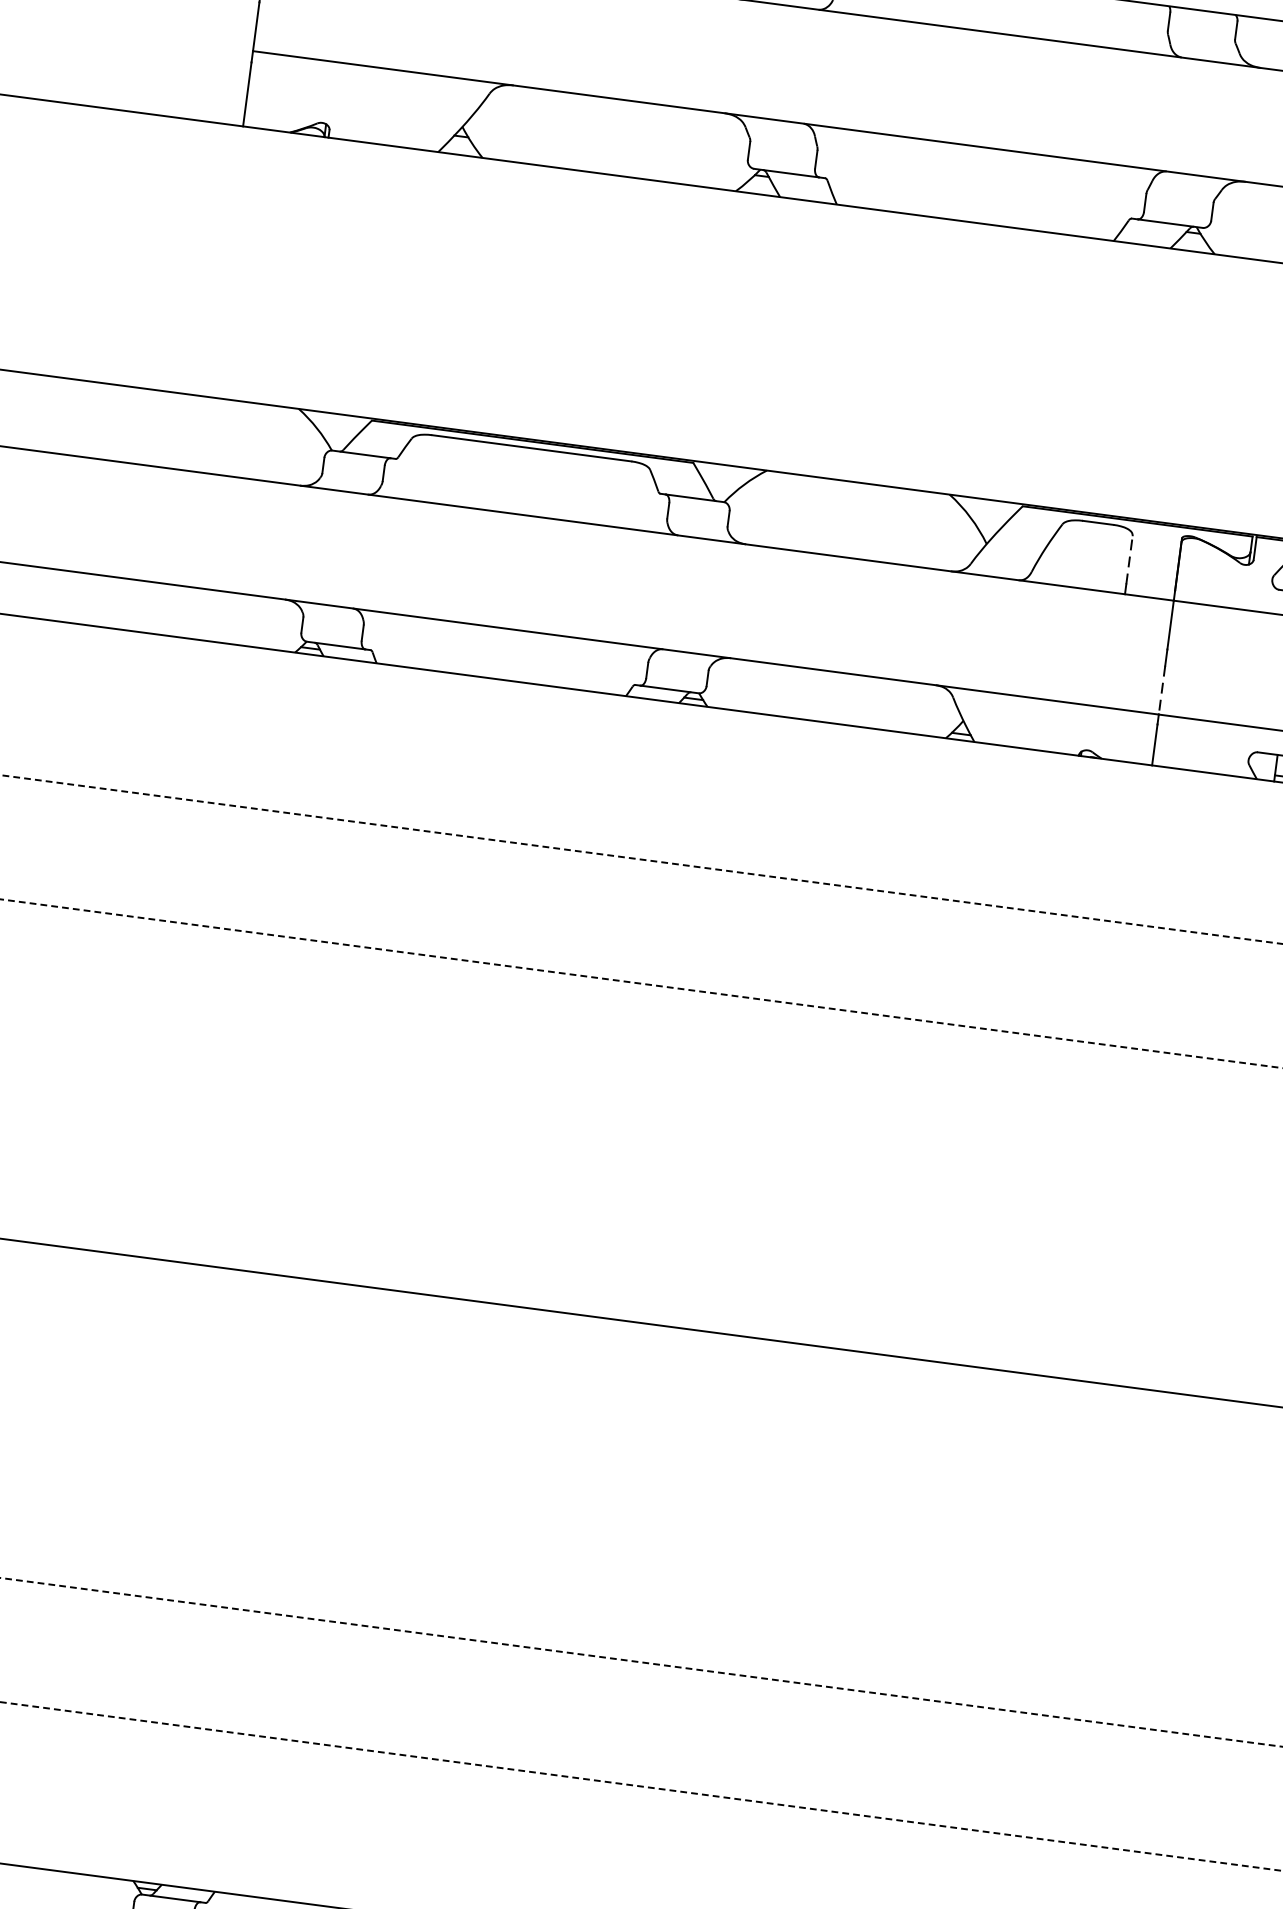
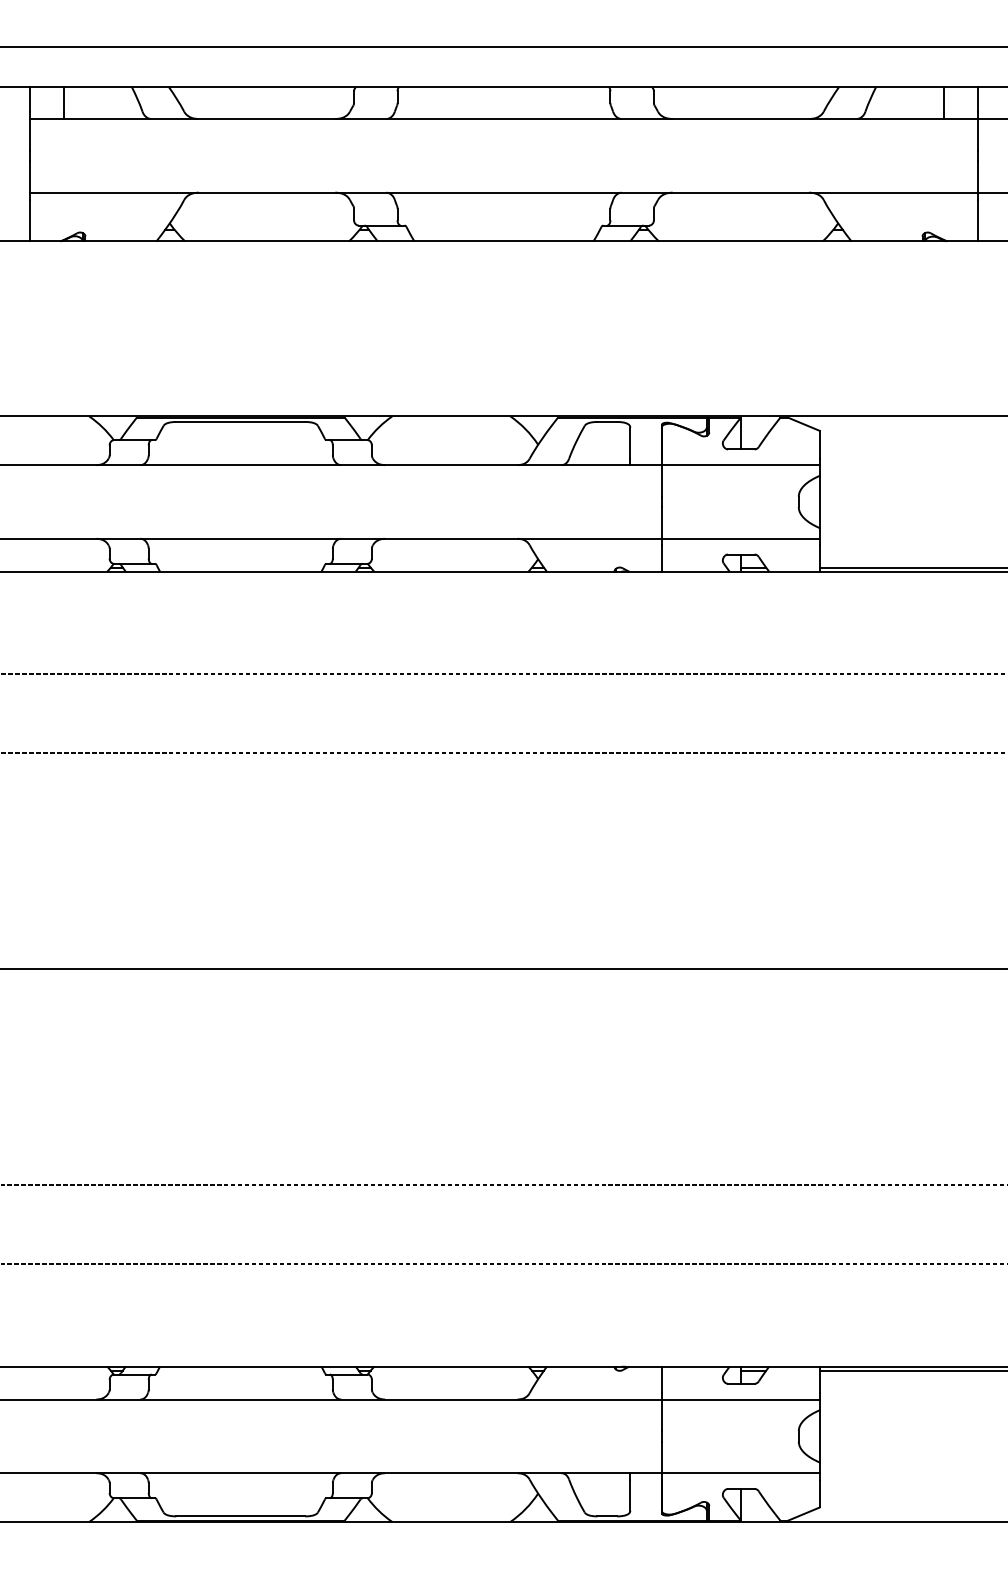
line: (1129, 560) -> (630, 443), dashed -> solid
line: (1161, 690) -> (661, 523), dashed -> solid

